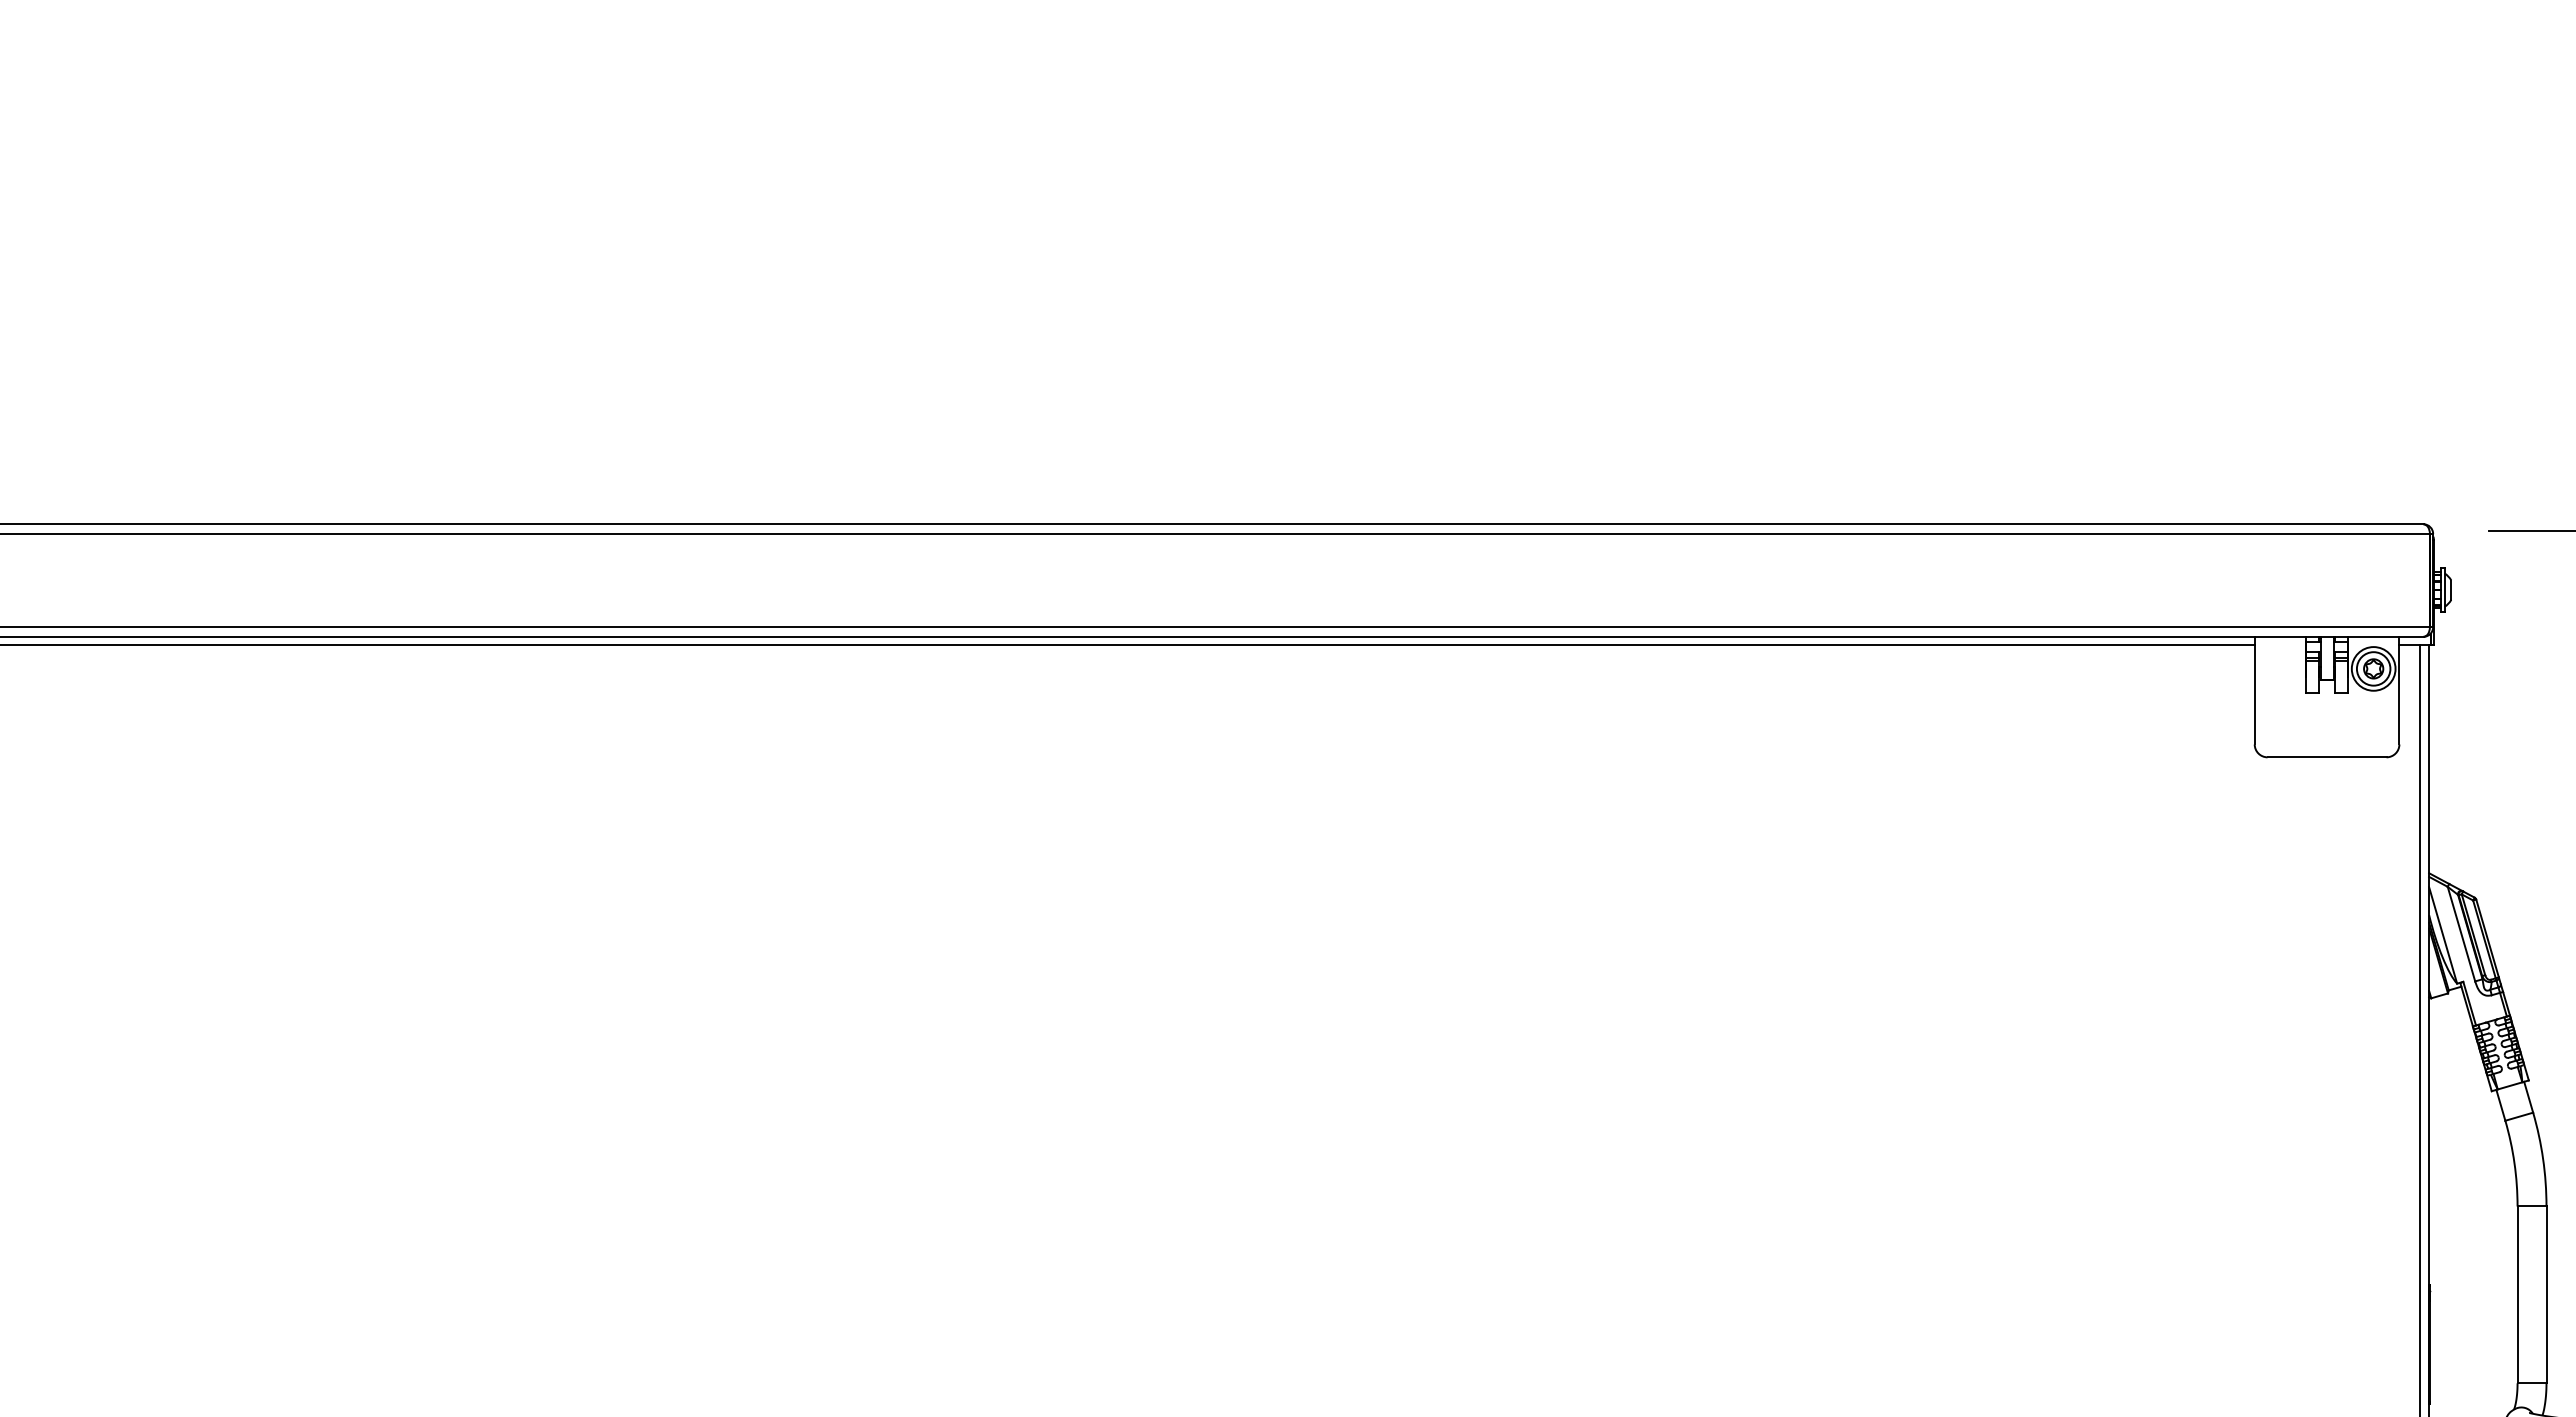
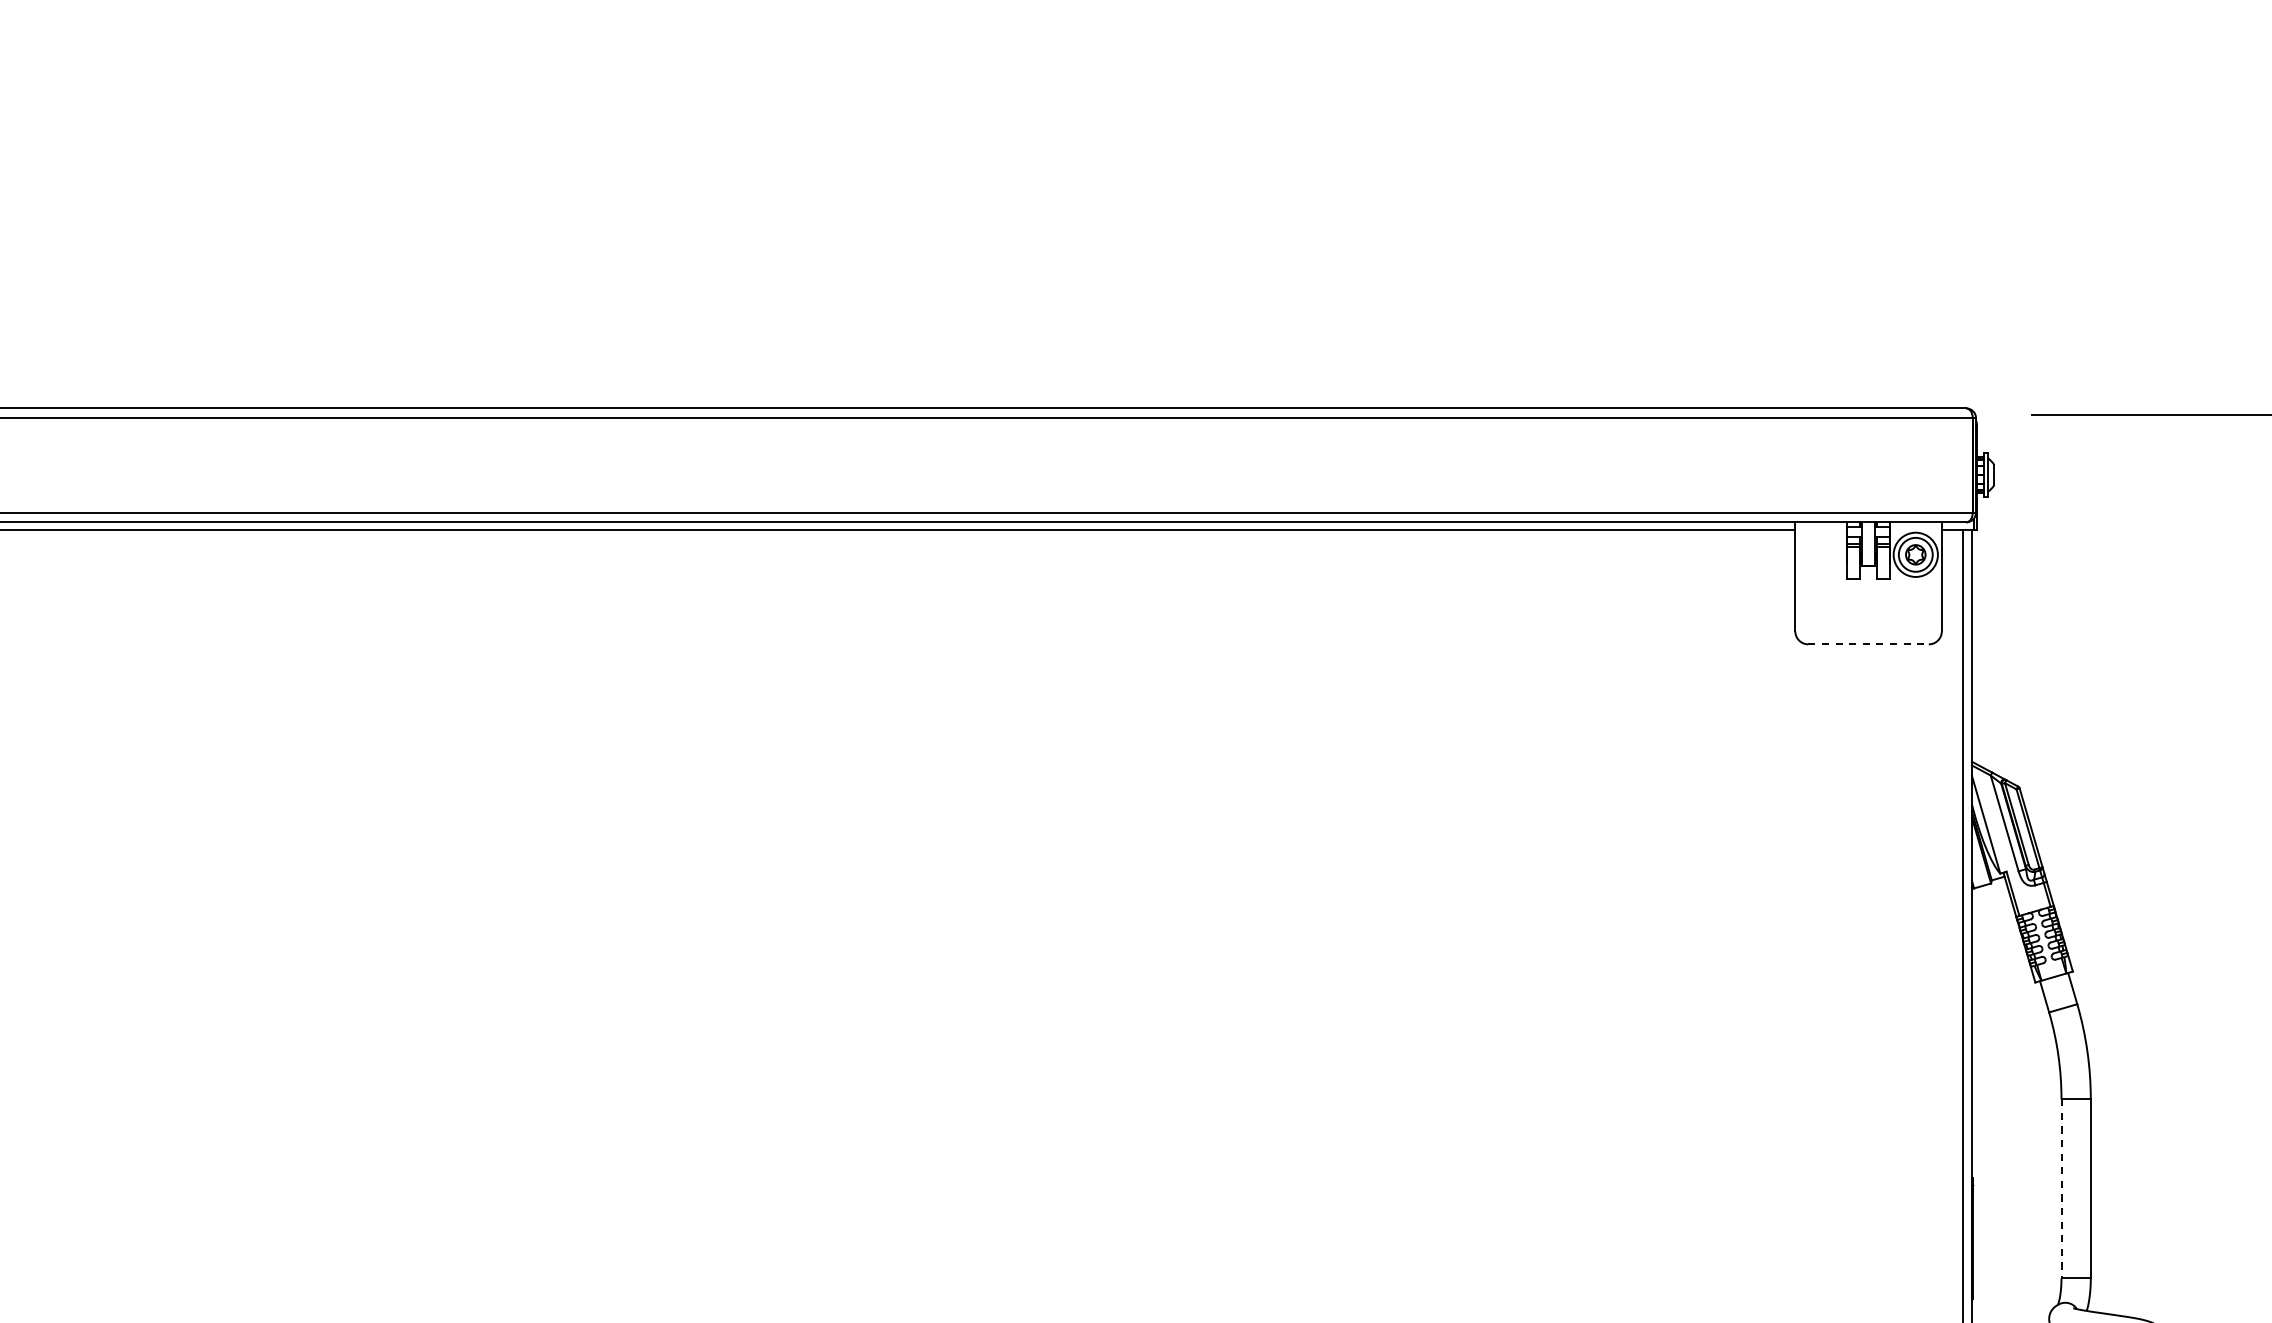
line: (2327, 757) -> (1869, 644), solid -> dashed
line: (2517, 1295) -> (2061, 1189), solid -> dashed

